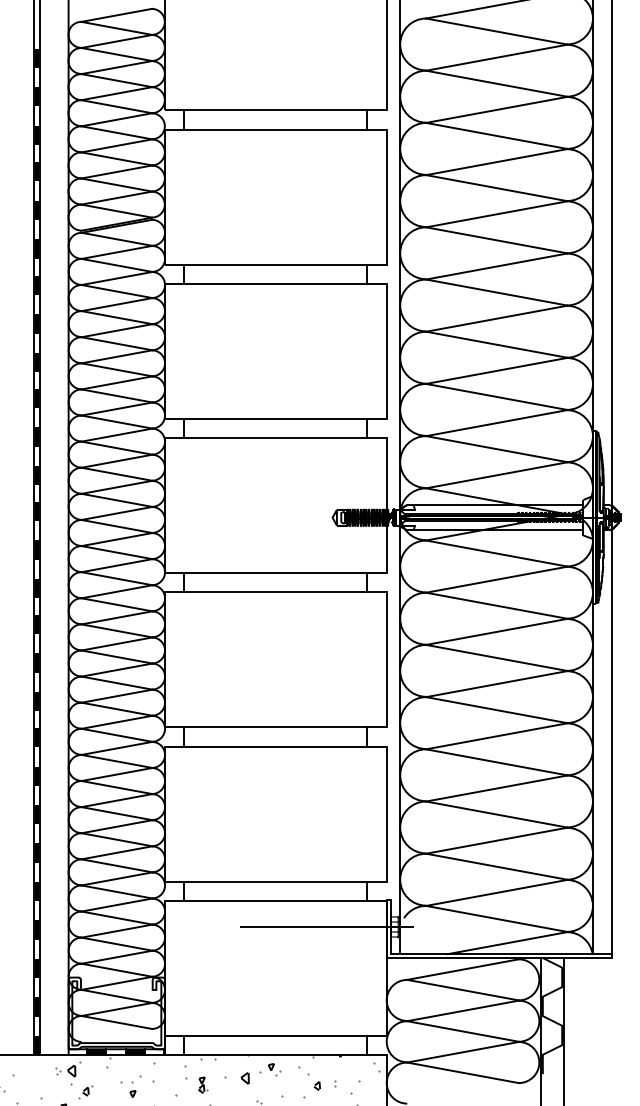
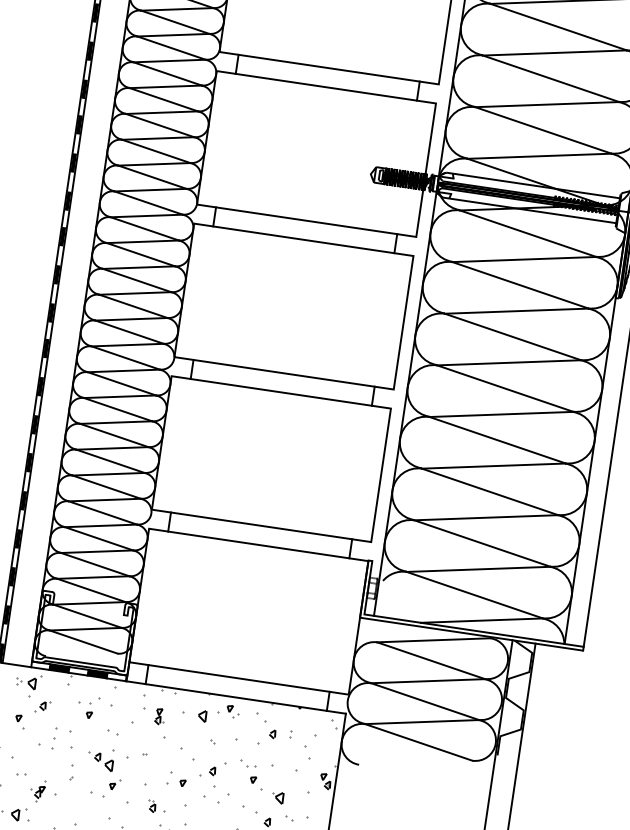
line: (327, 927) -> (305, 578), removed

